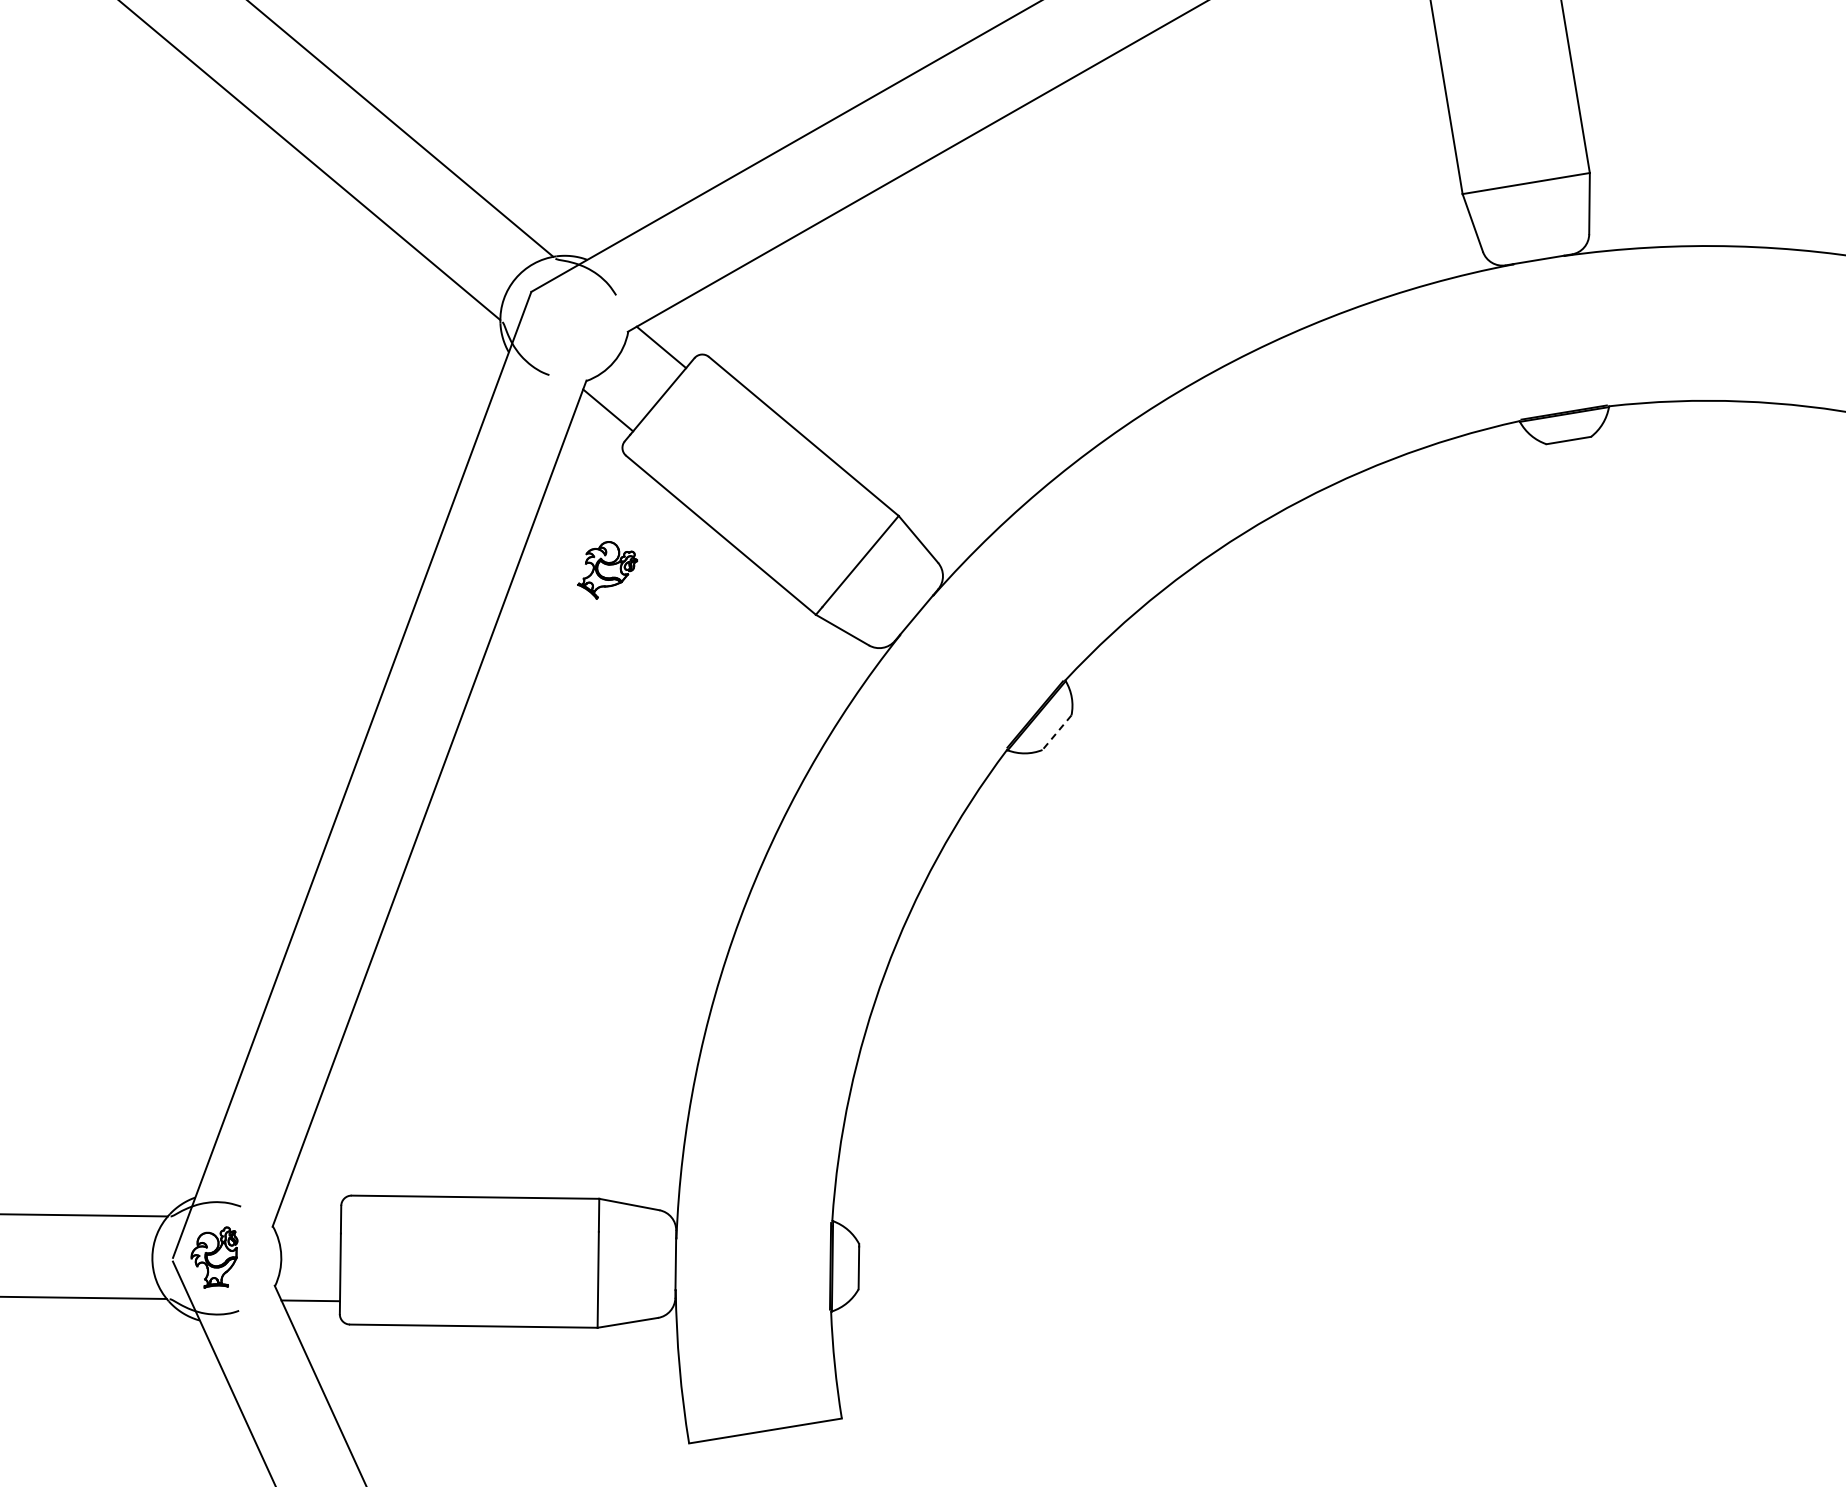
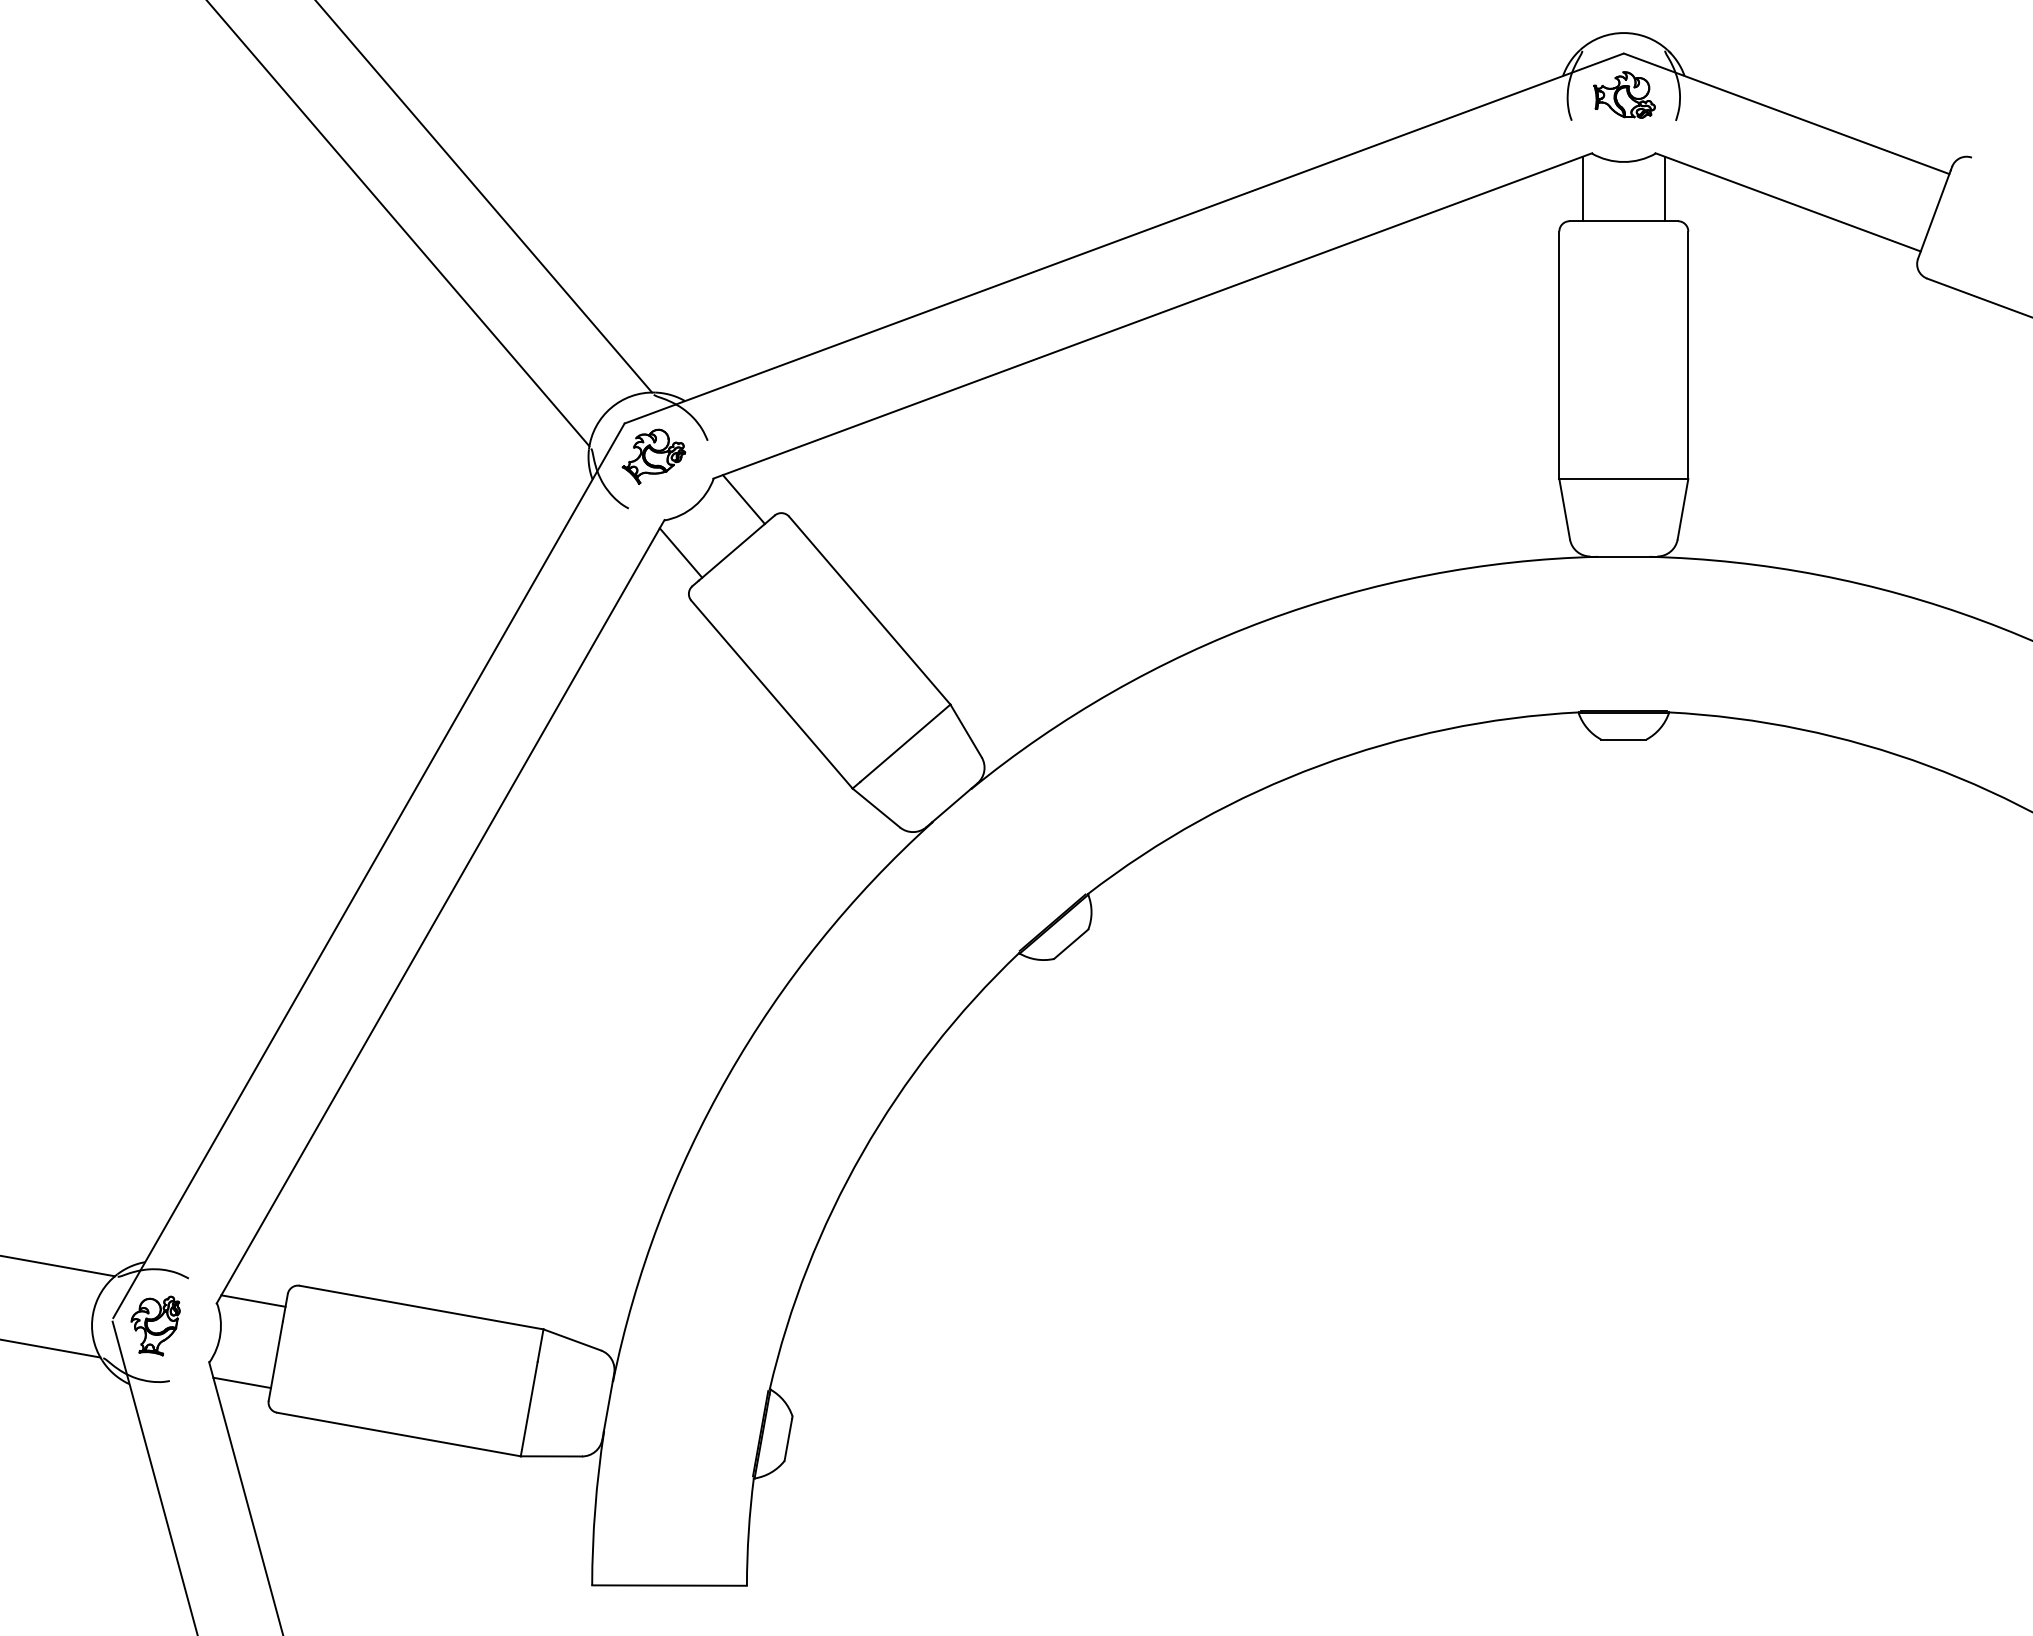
part: (606, 569) -> (653, 456), moved
line: (1057, 732) -> (1071, 944), dashed -> solid
line: (308, 1217) -> (253, 1300), added

